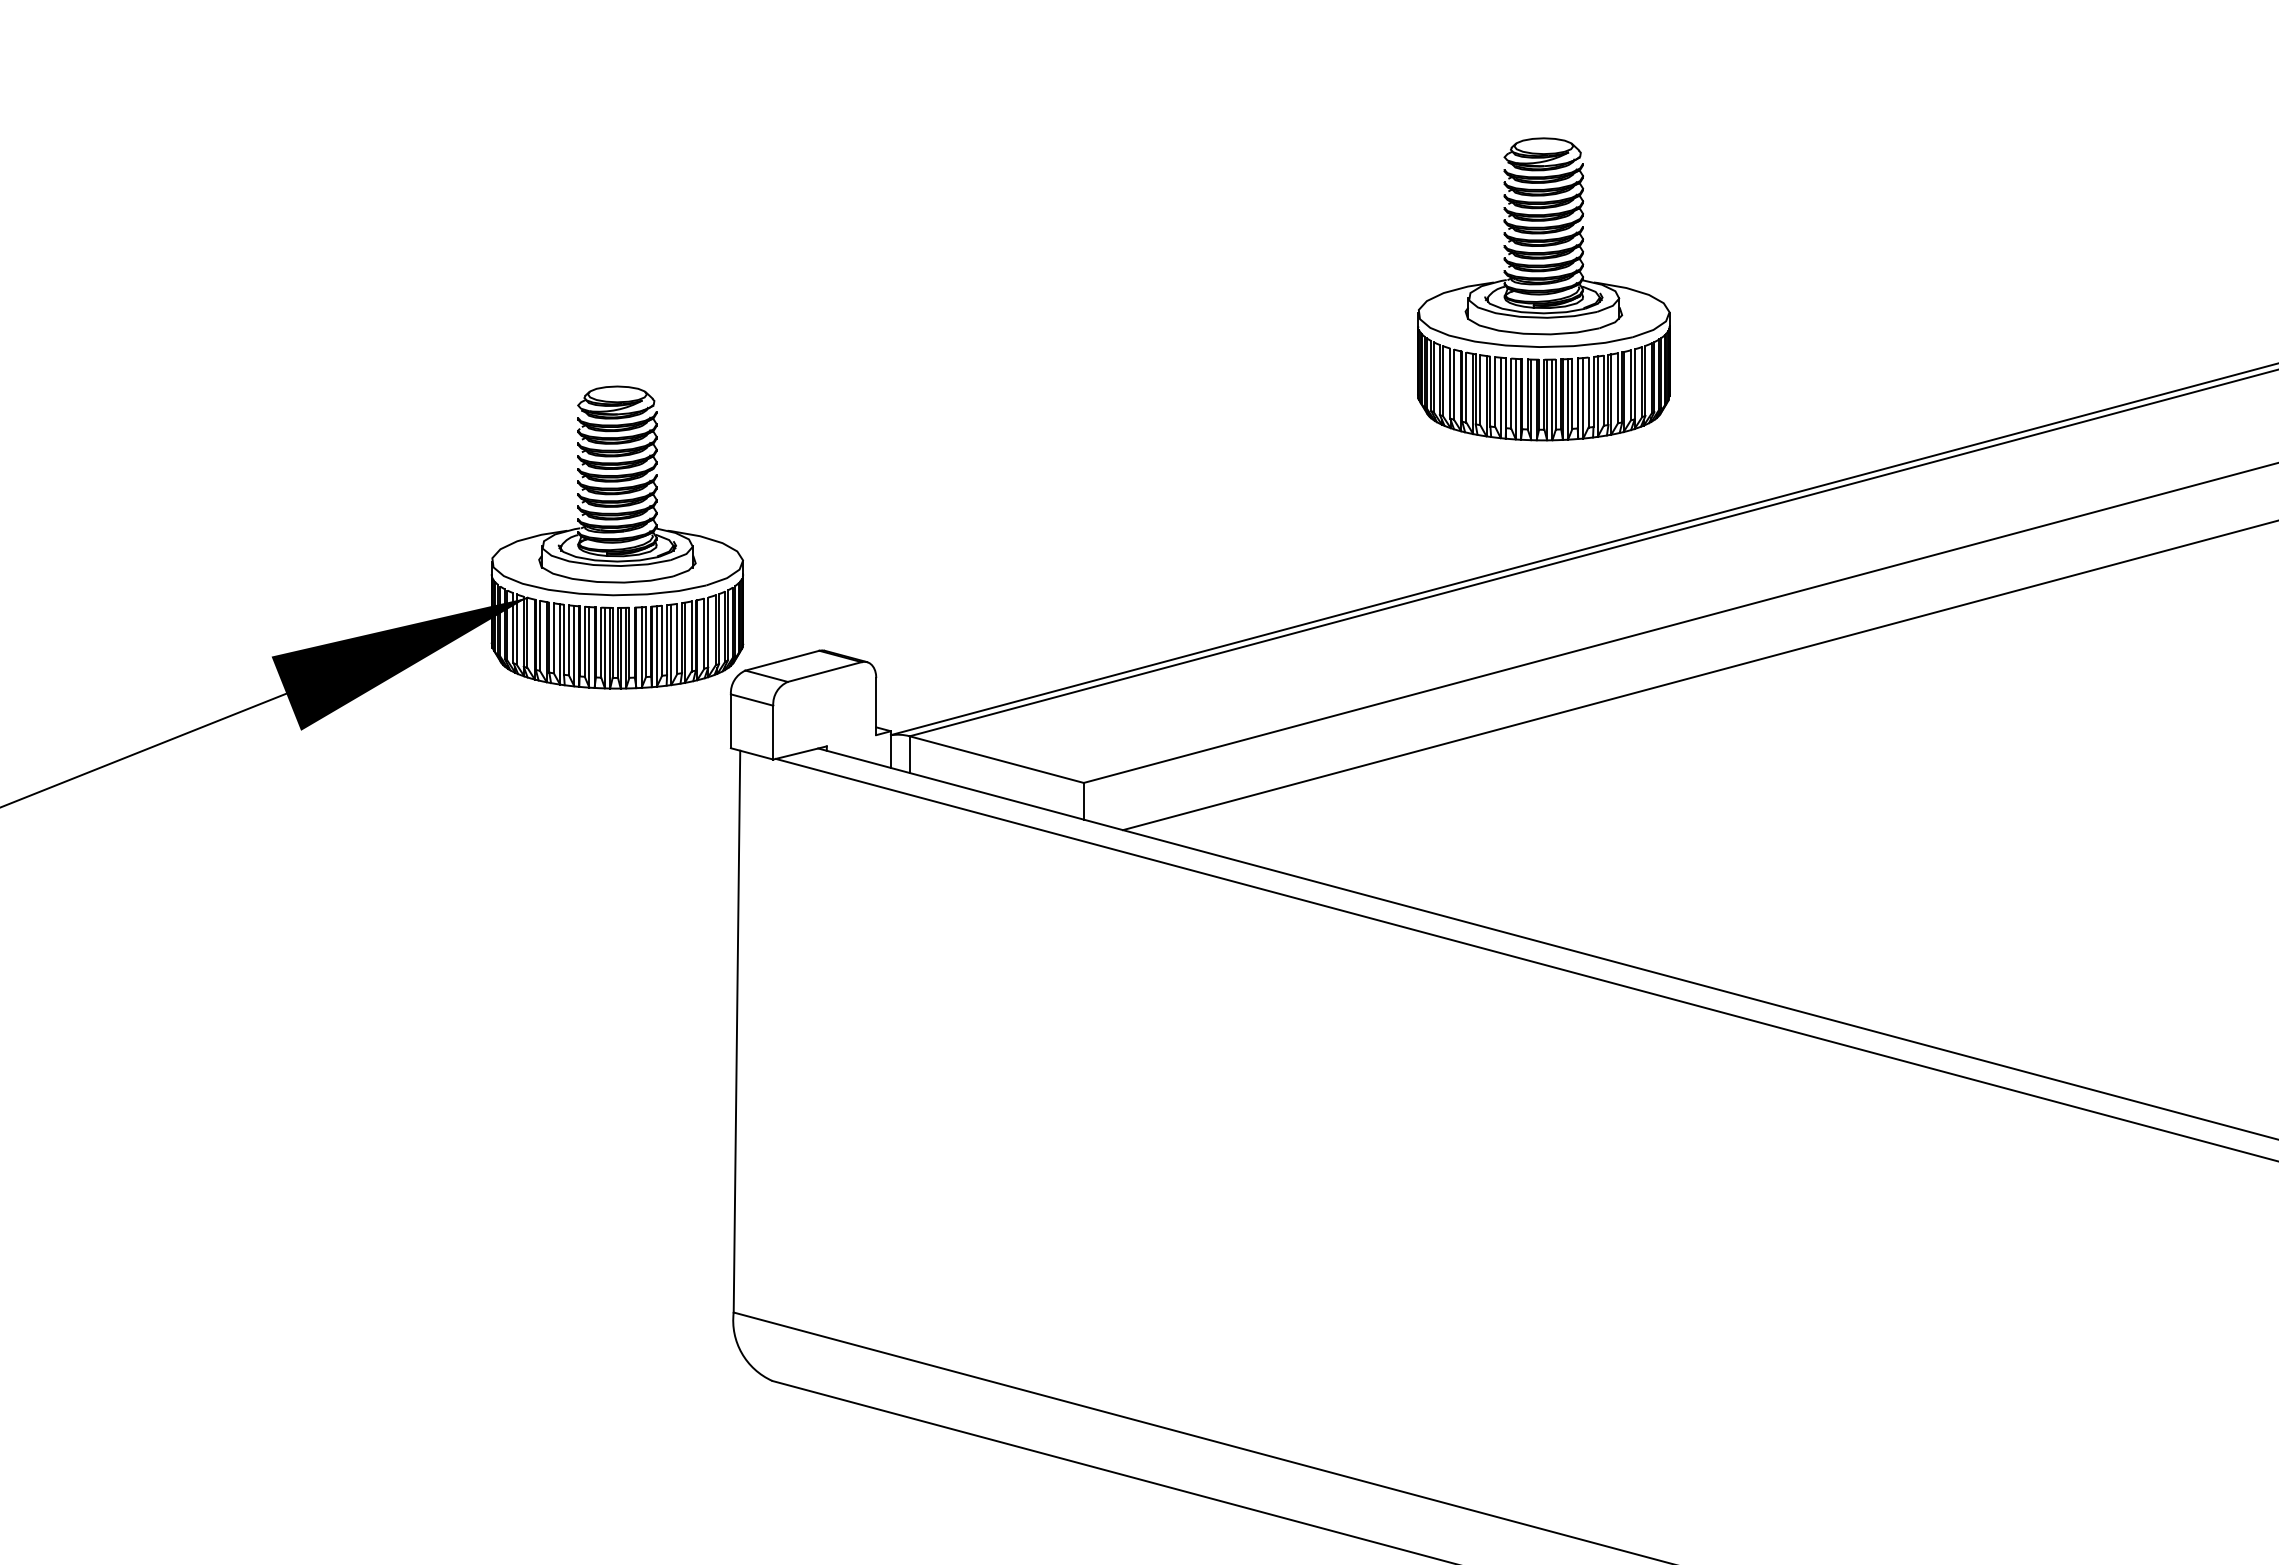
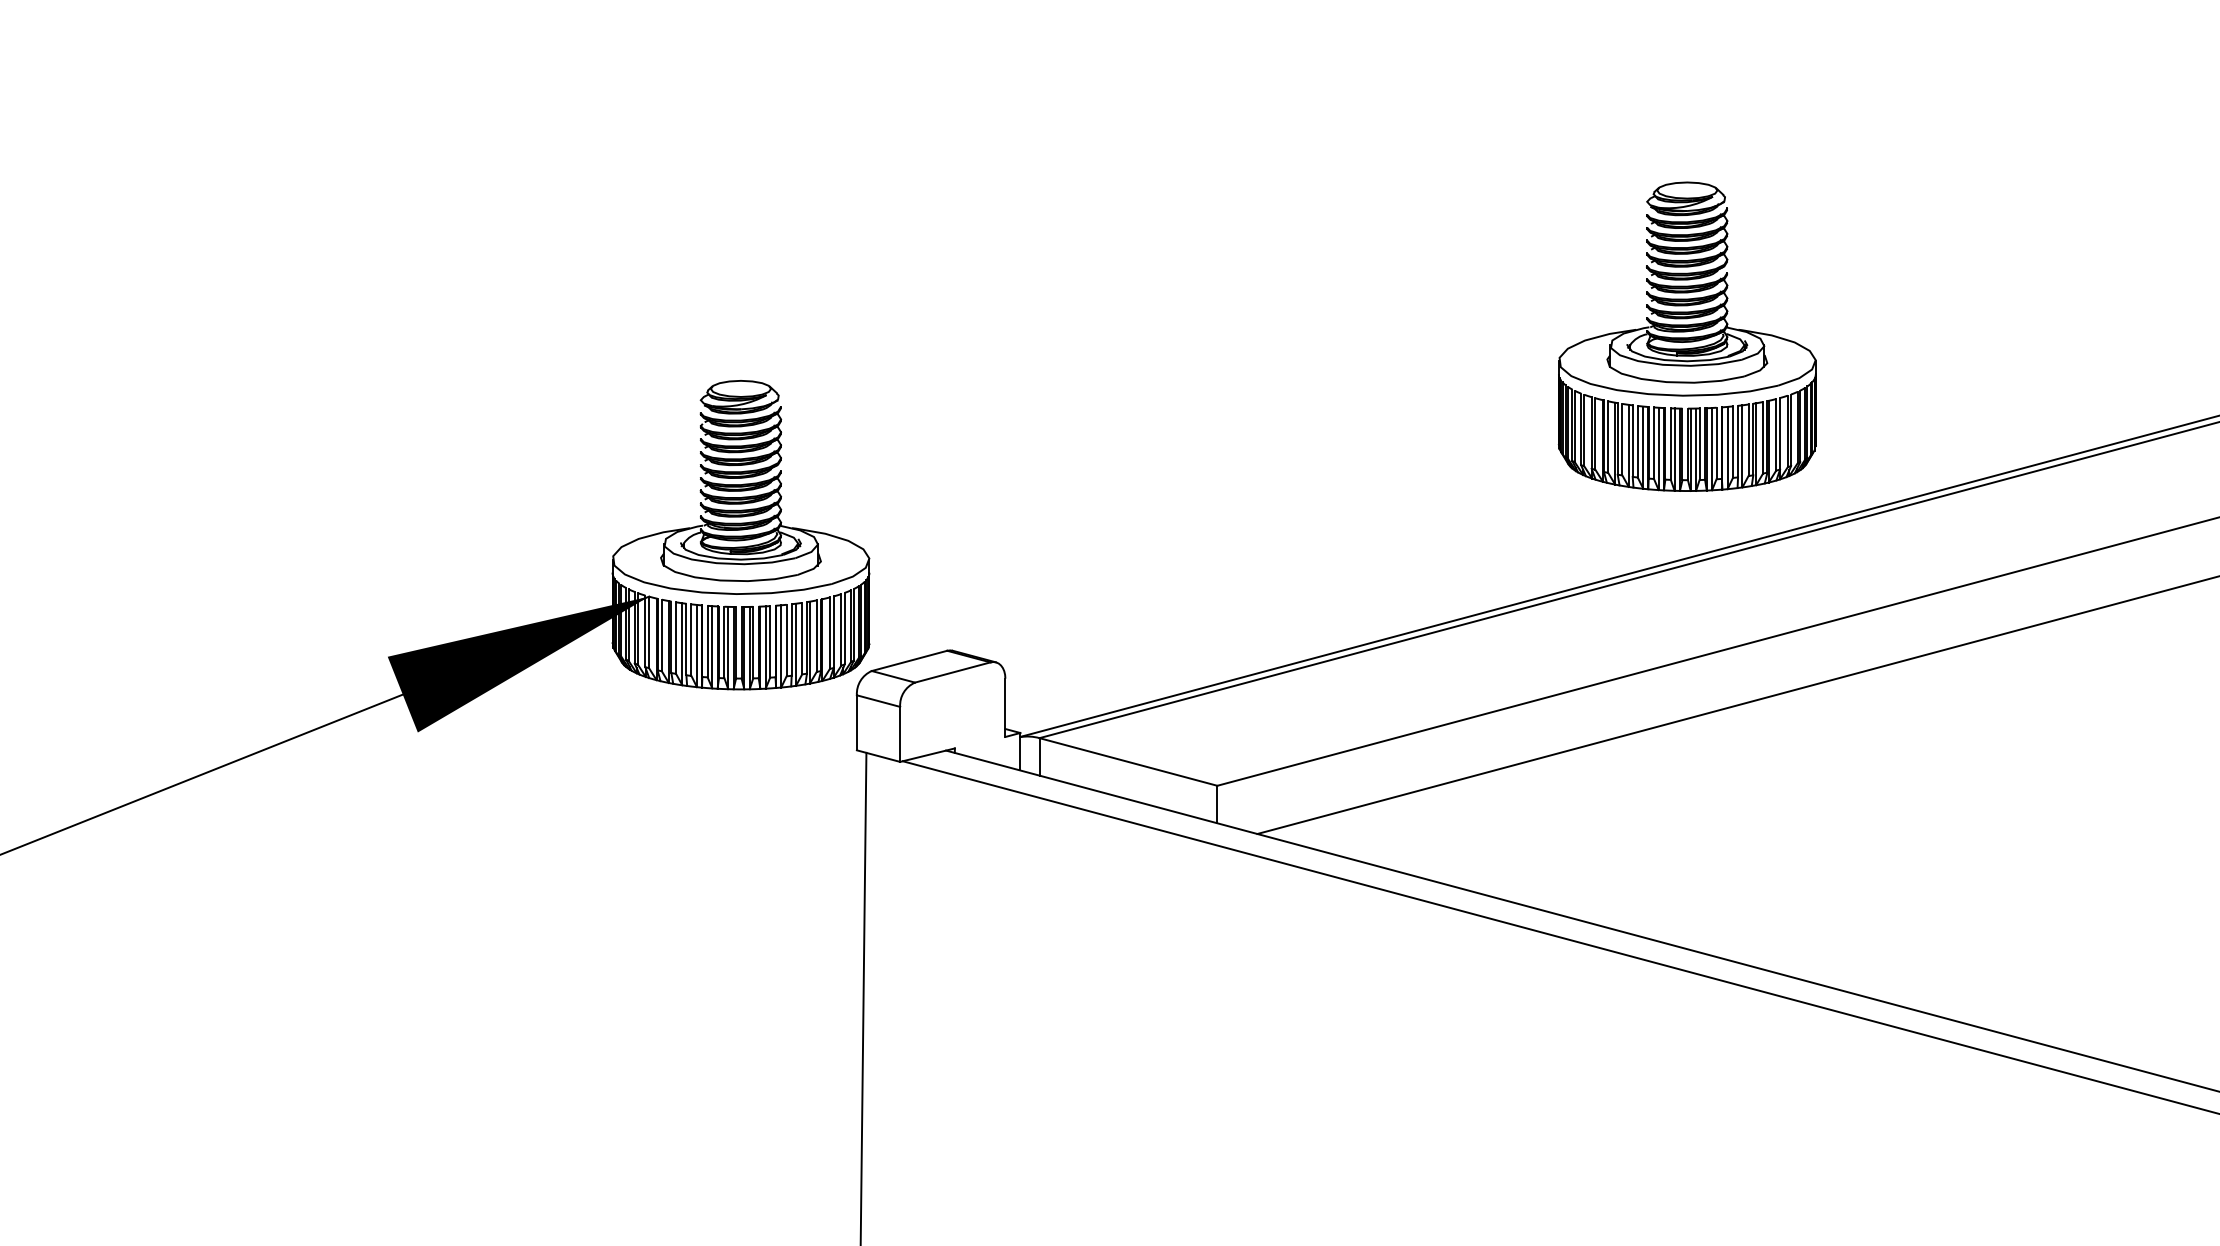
part: (1543, 289) -> (1686, 336), moved

